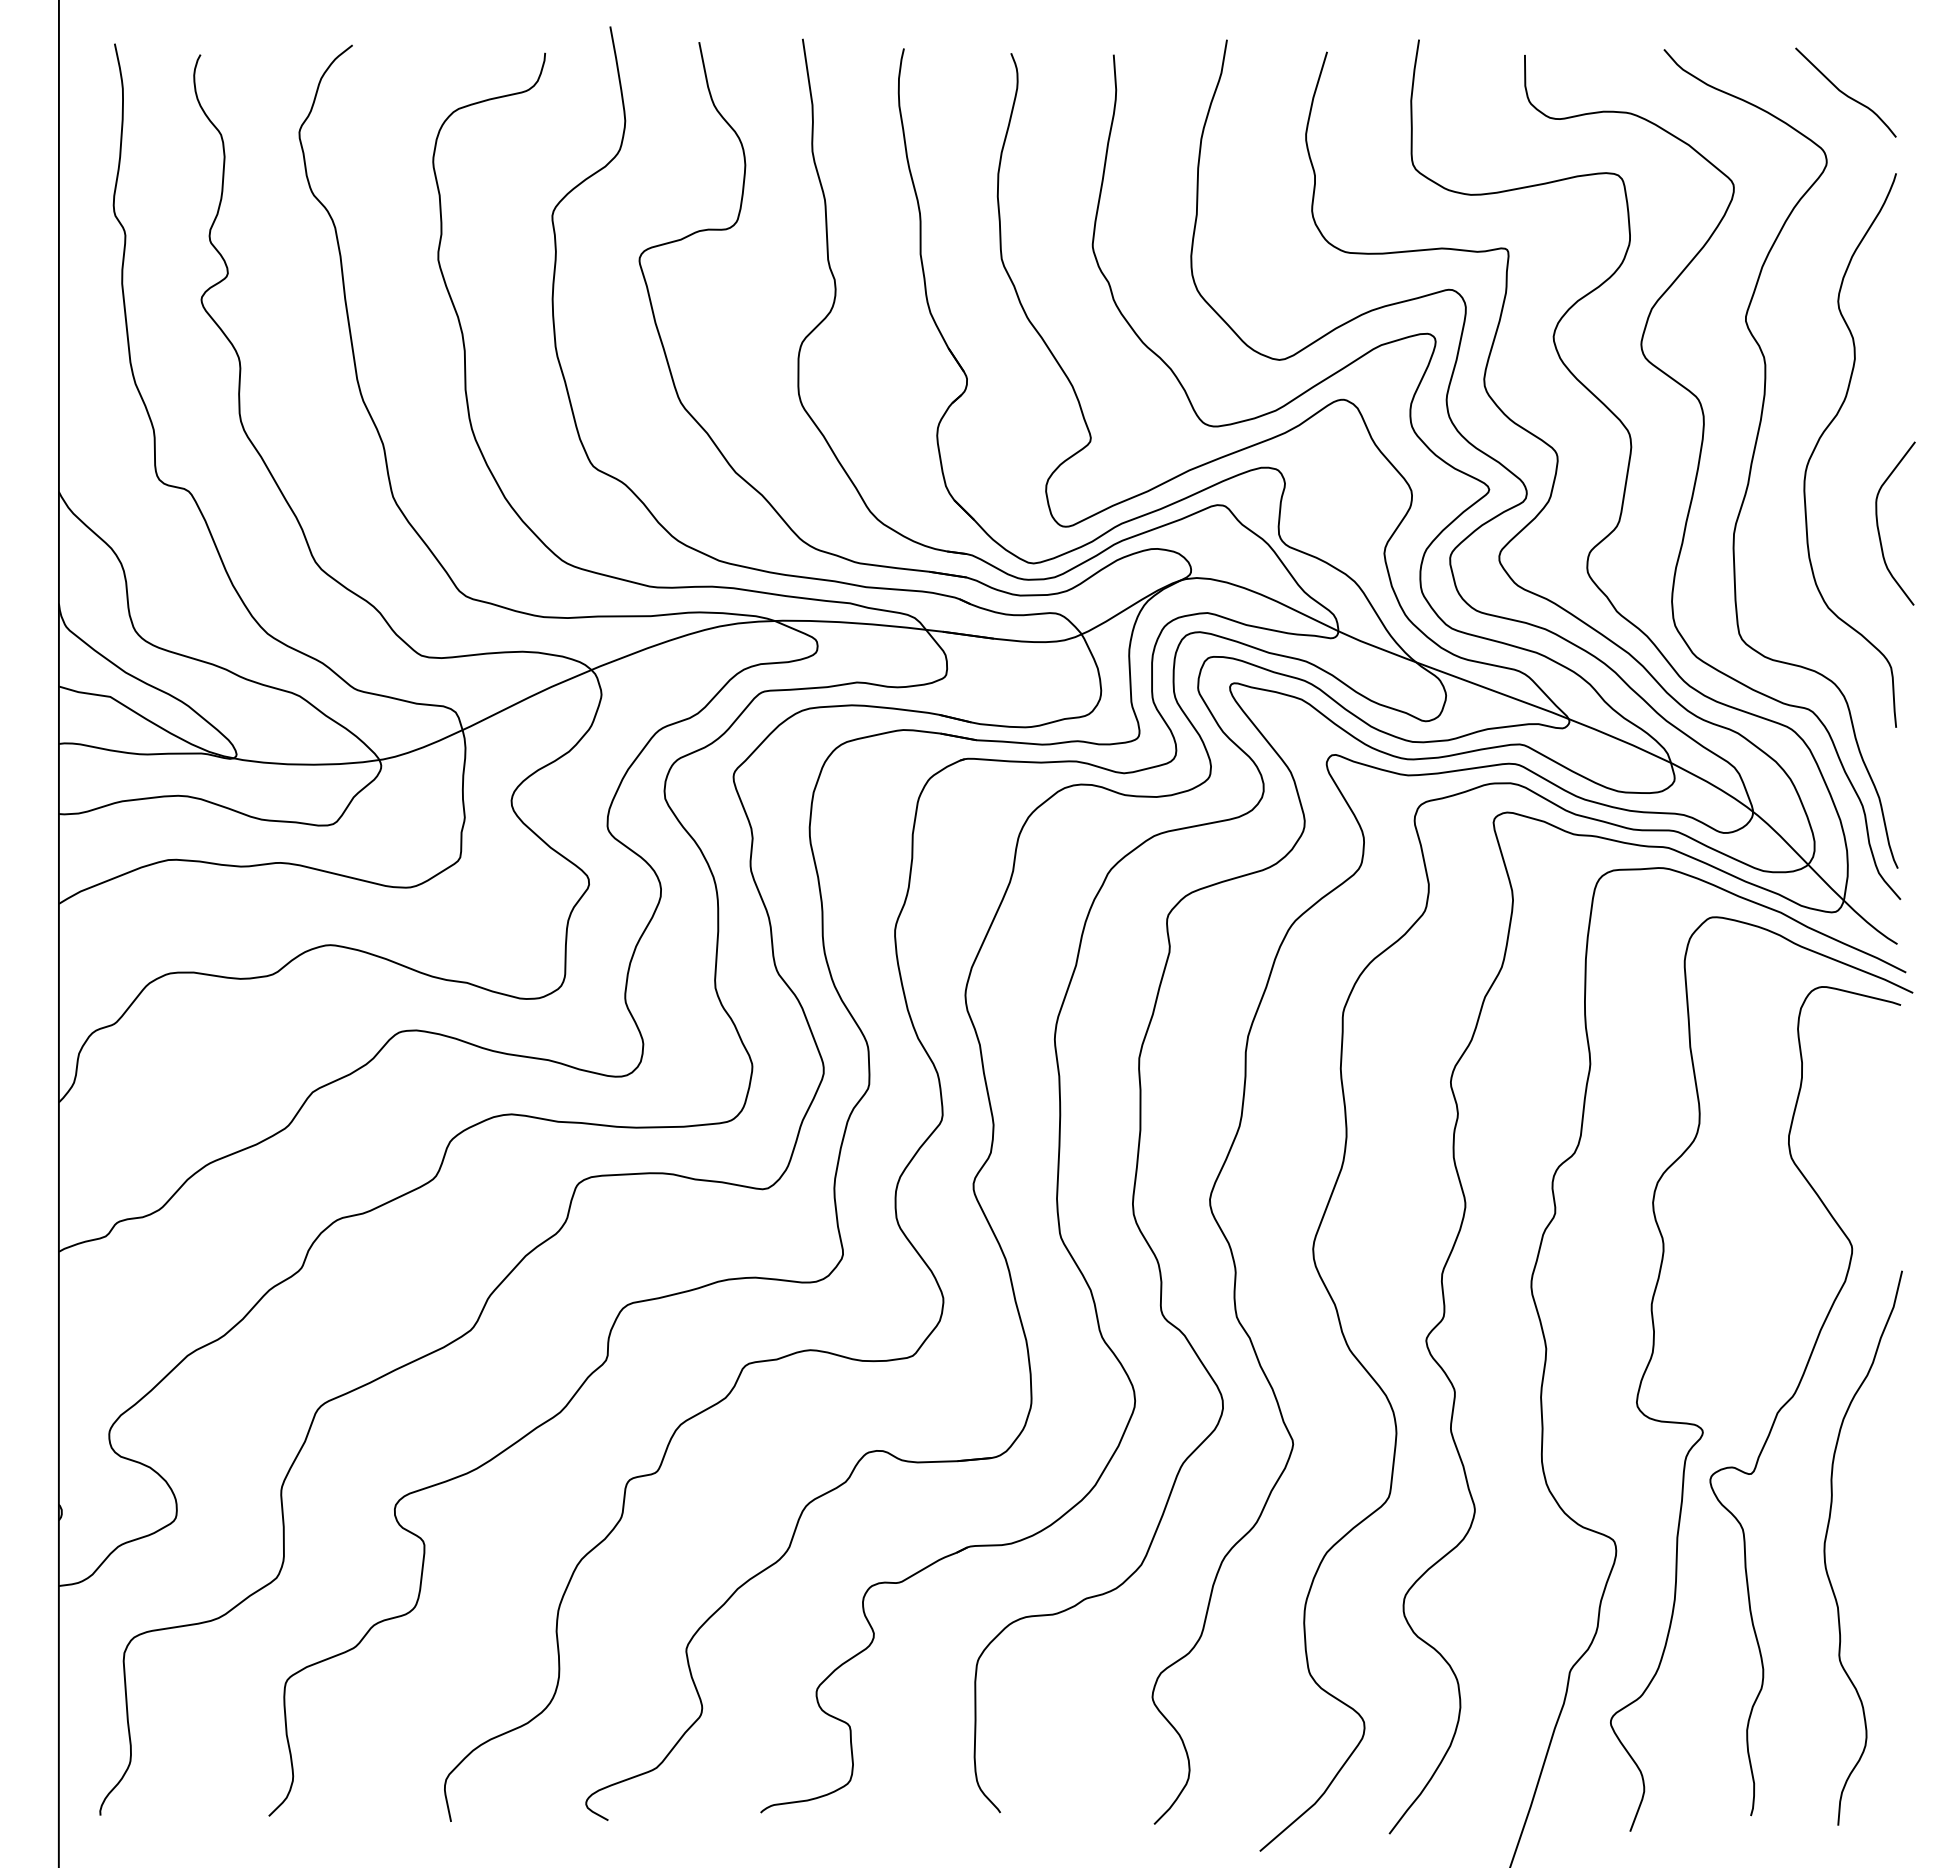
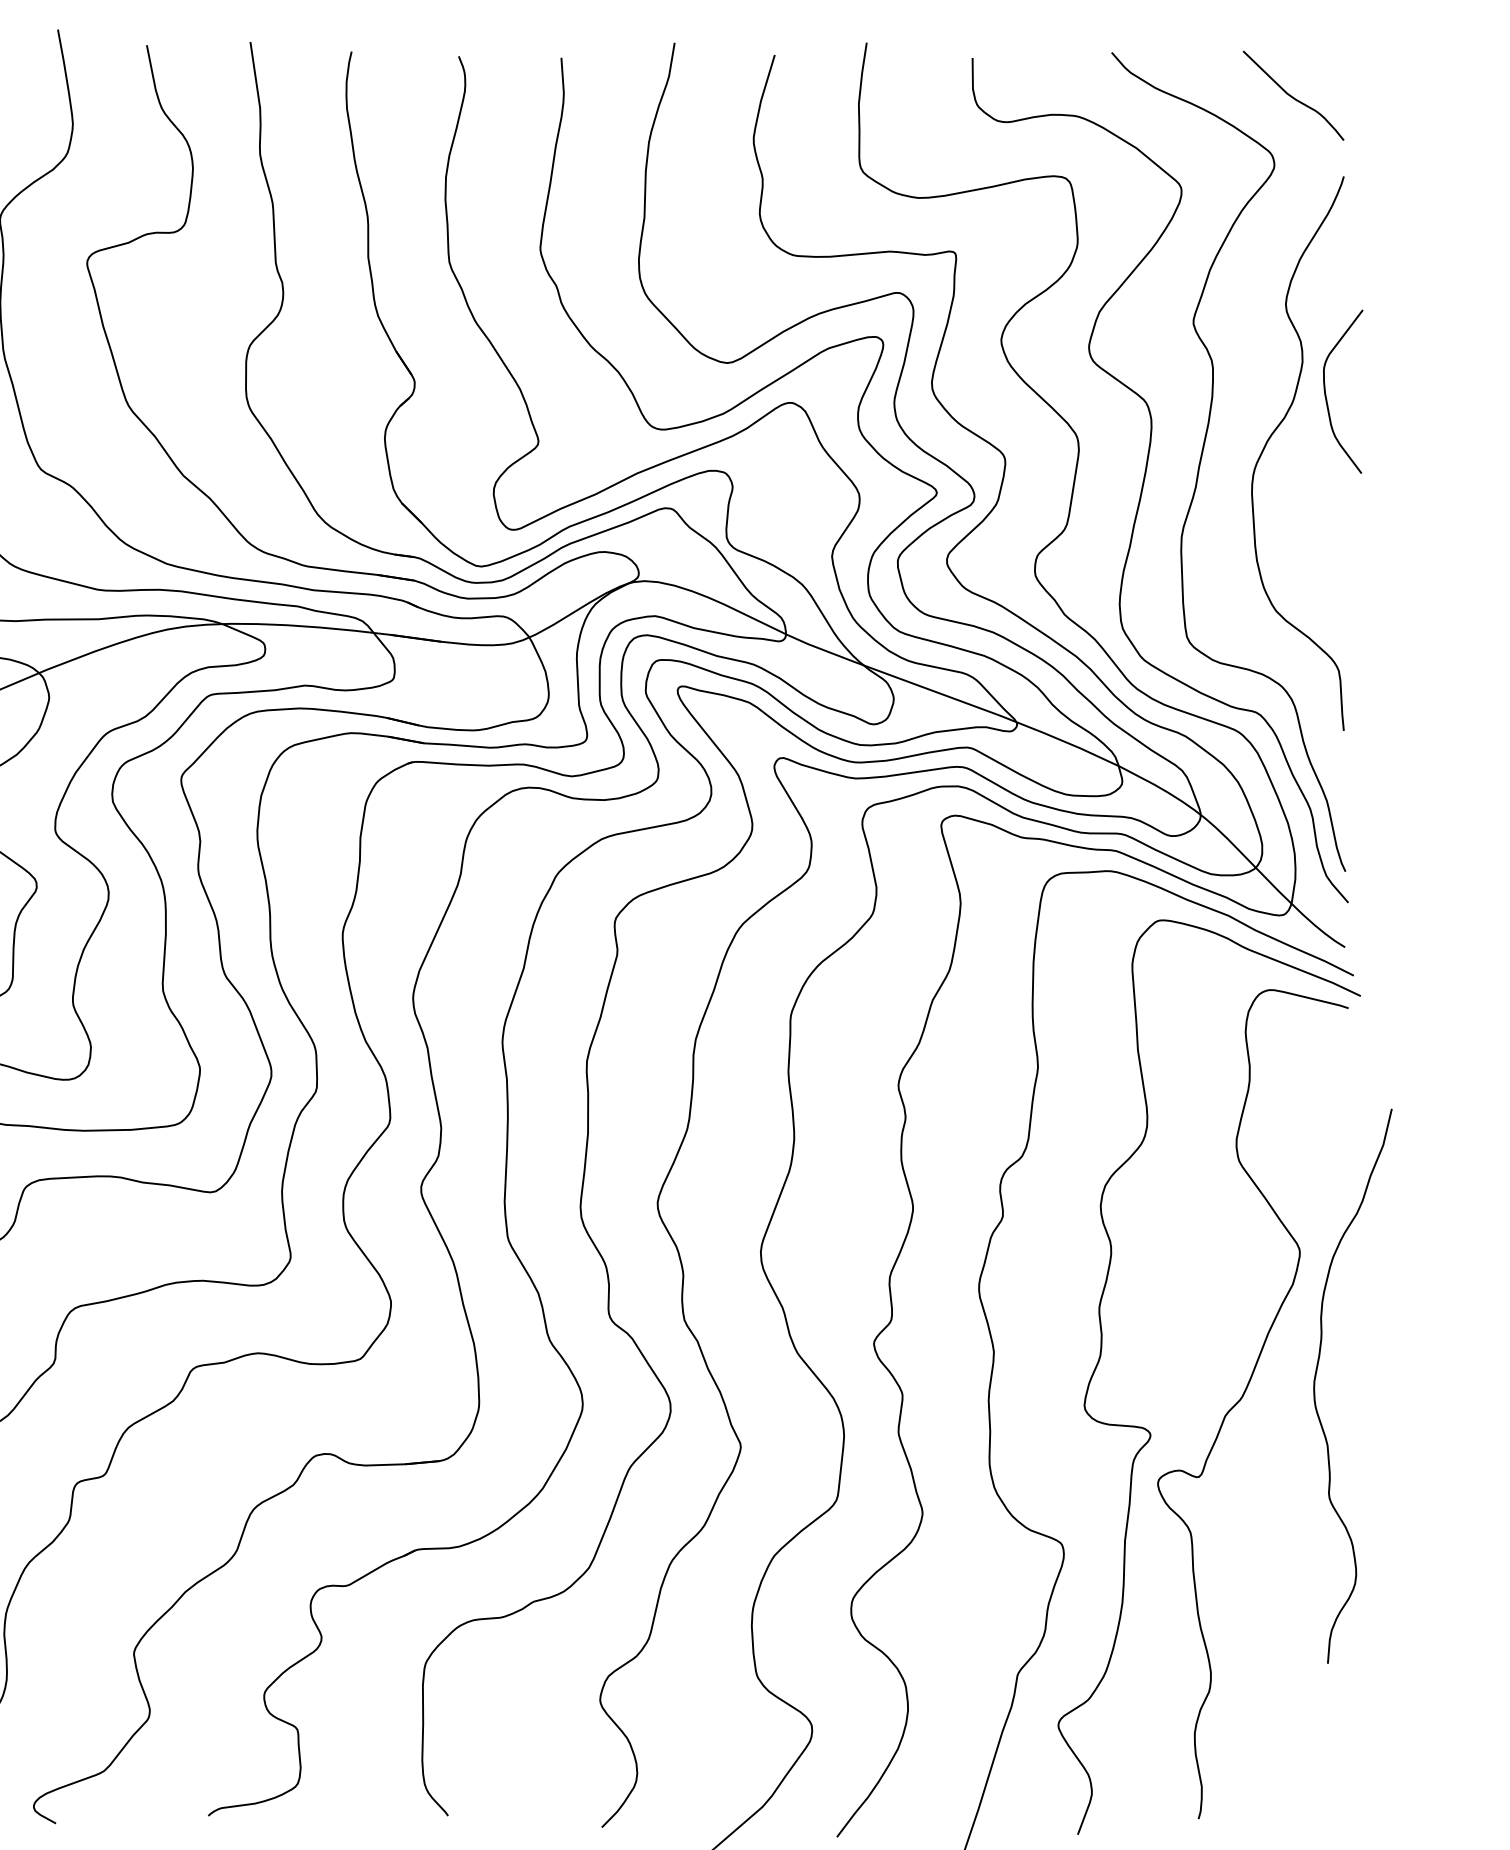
curve: (1878, 523) -> (1326, 391), moved
curve: (1826, 1540) -> (1316, 1378), moved

